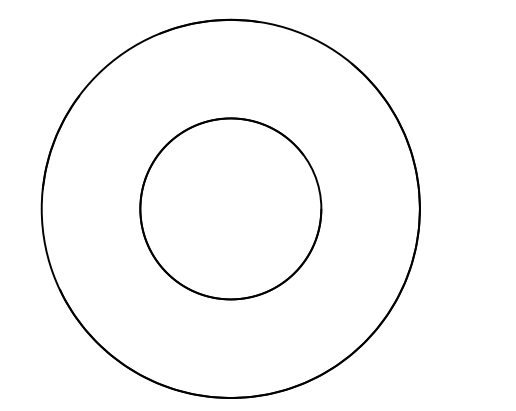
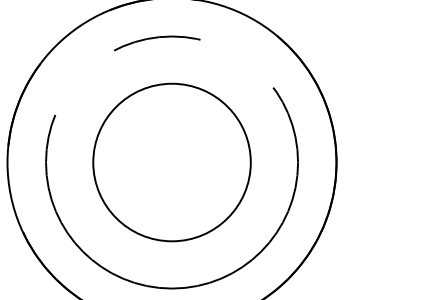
circle: (230, 208) -> (171, 162), size x1.6

